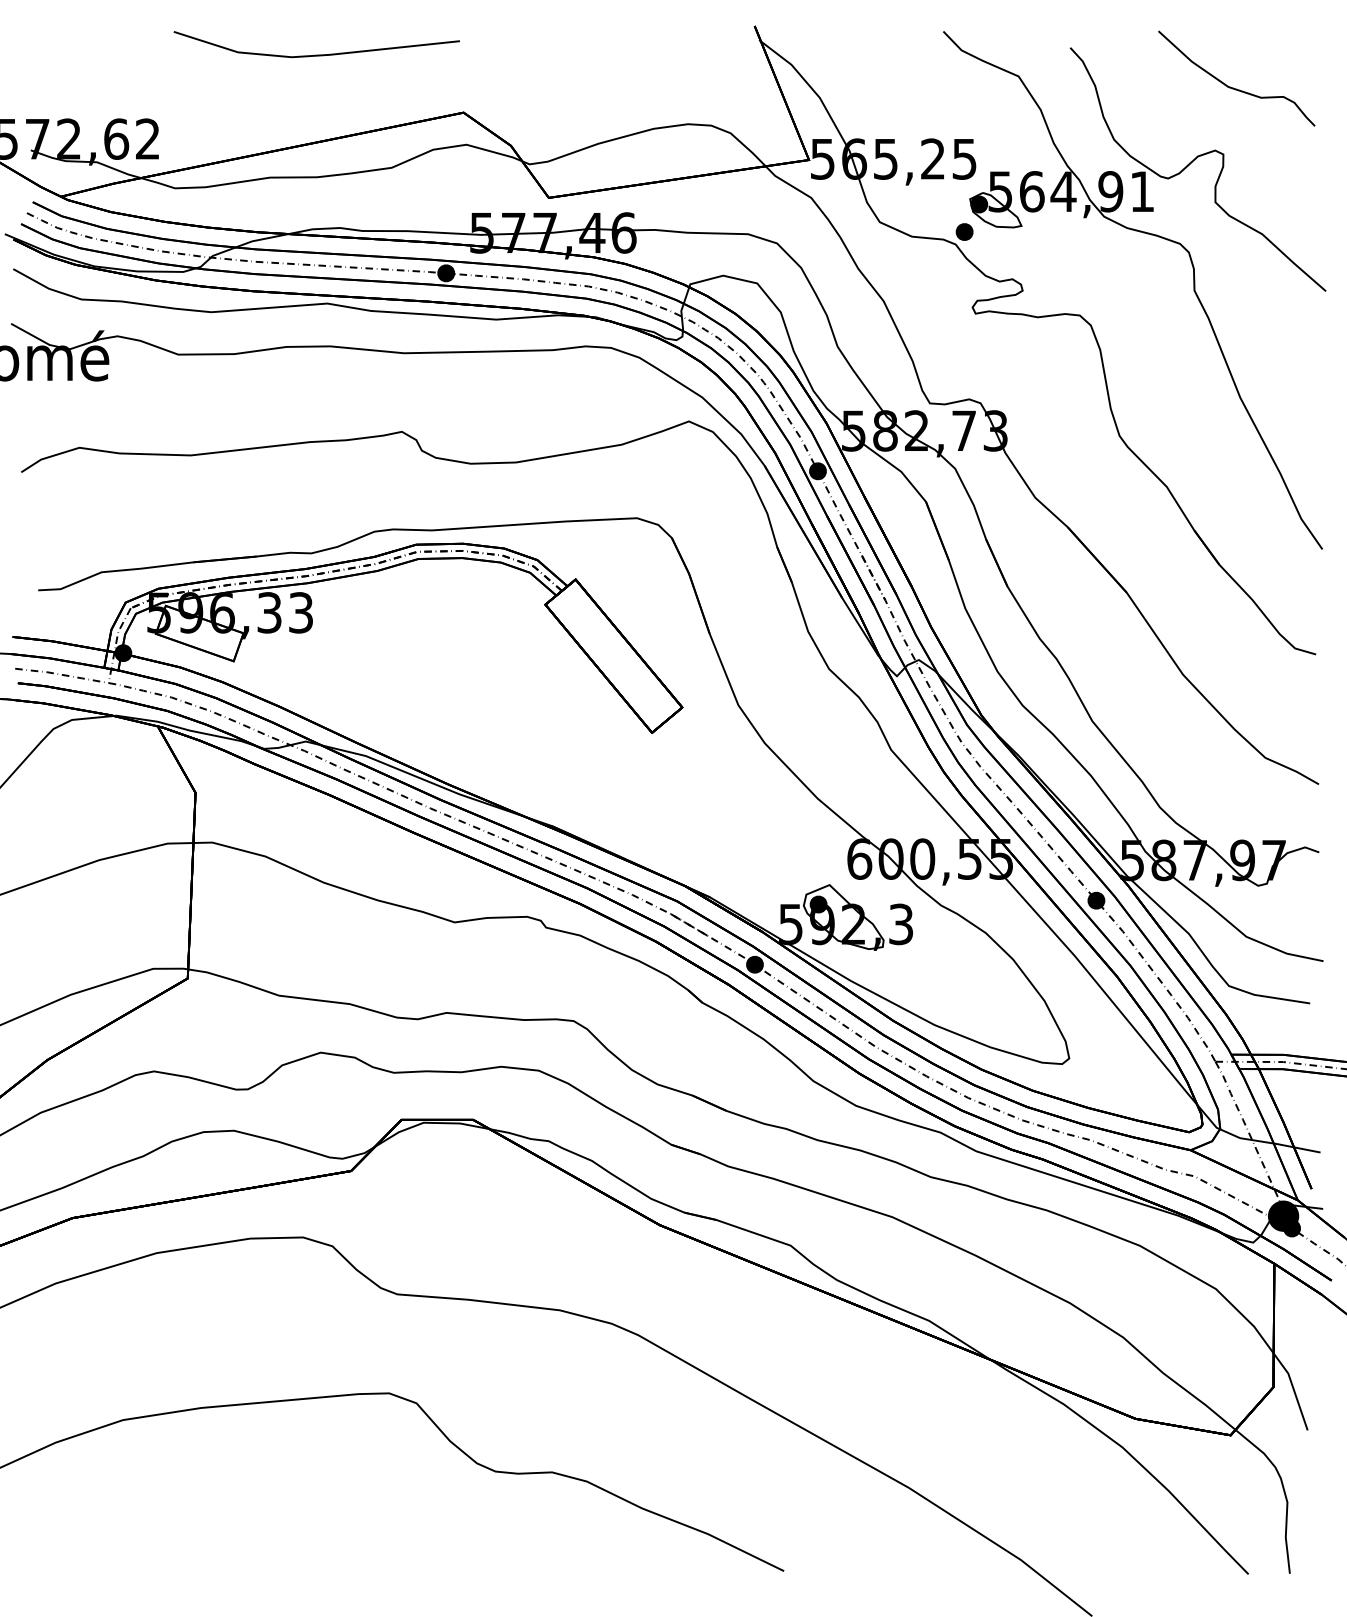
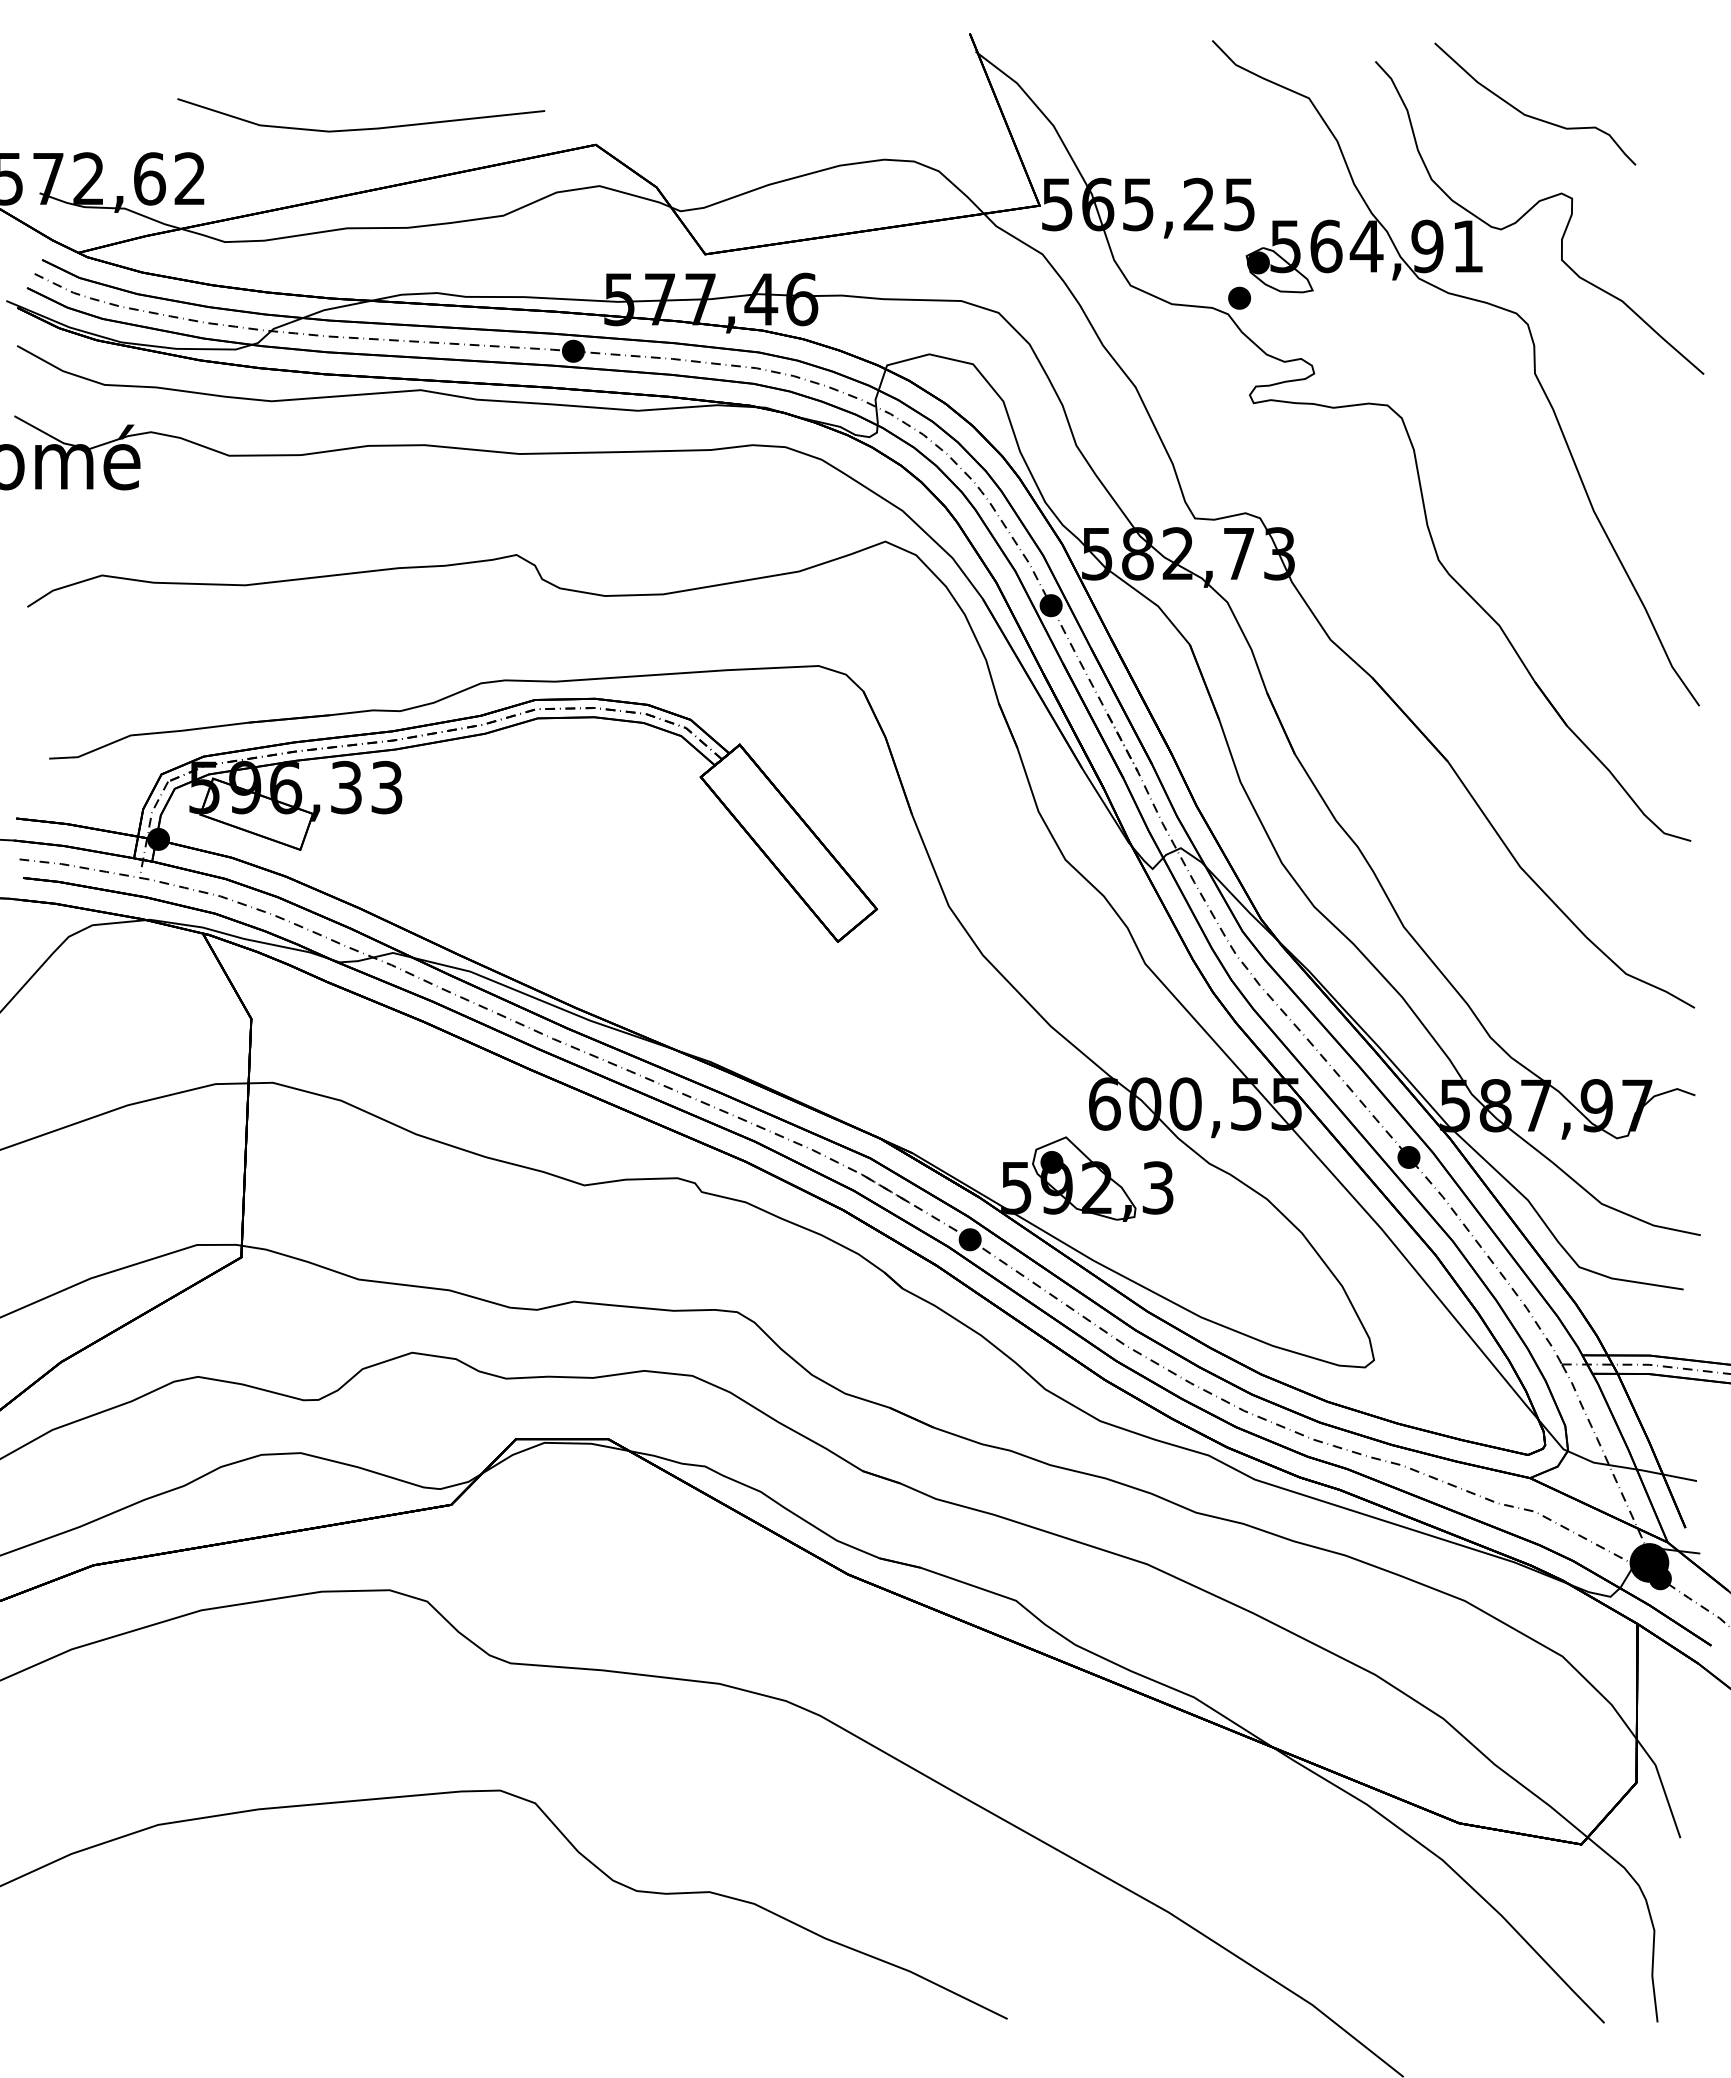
line: (317, 54) -> (361, 128), moved
curve: (1233, 87) -> (1530, 115), moved

